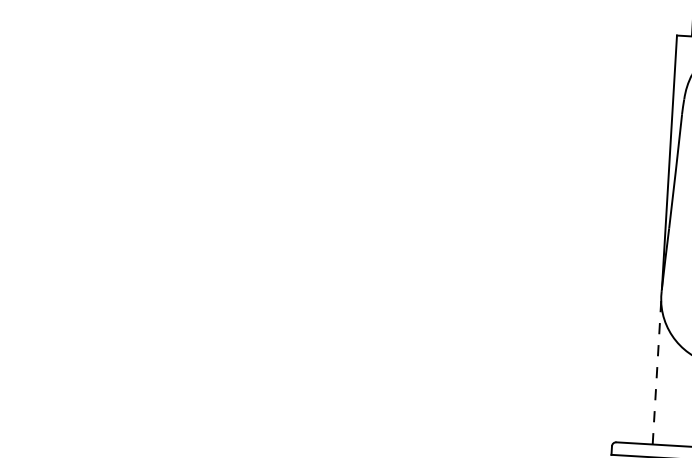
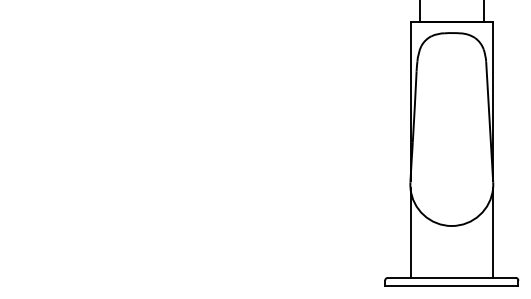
line: (656, 373) -> (410, 233), dashed -> solid

